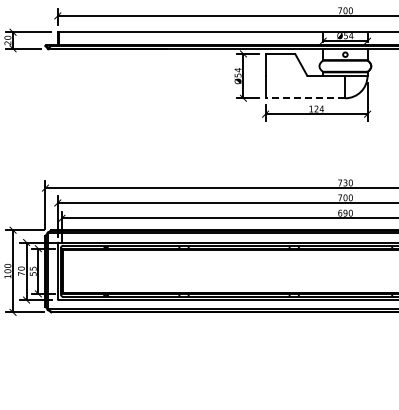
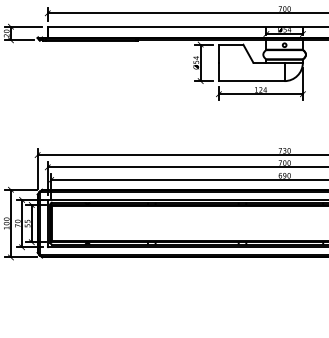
line: (305, 98) -> (251, 81), dashed -> solid

